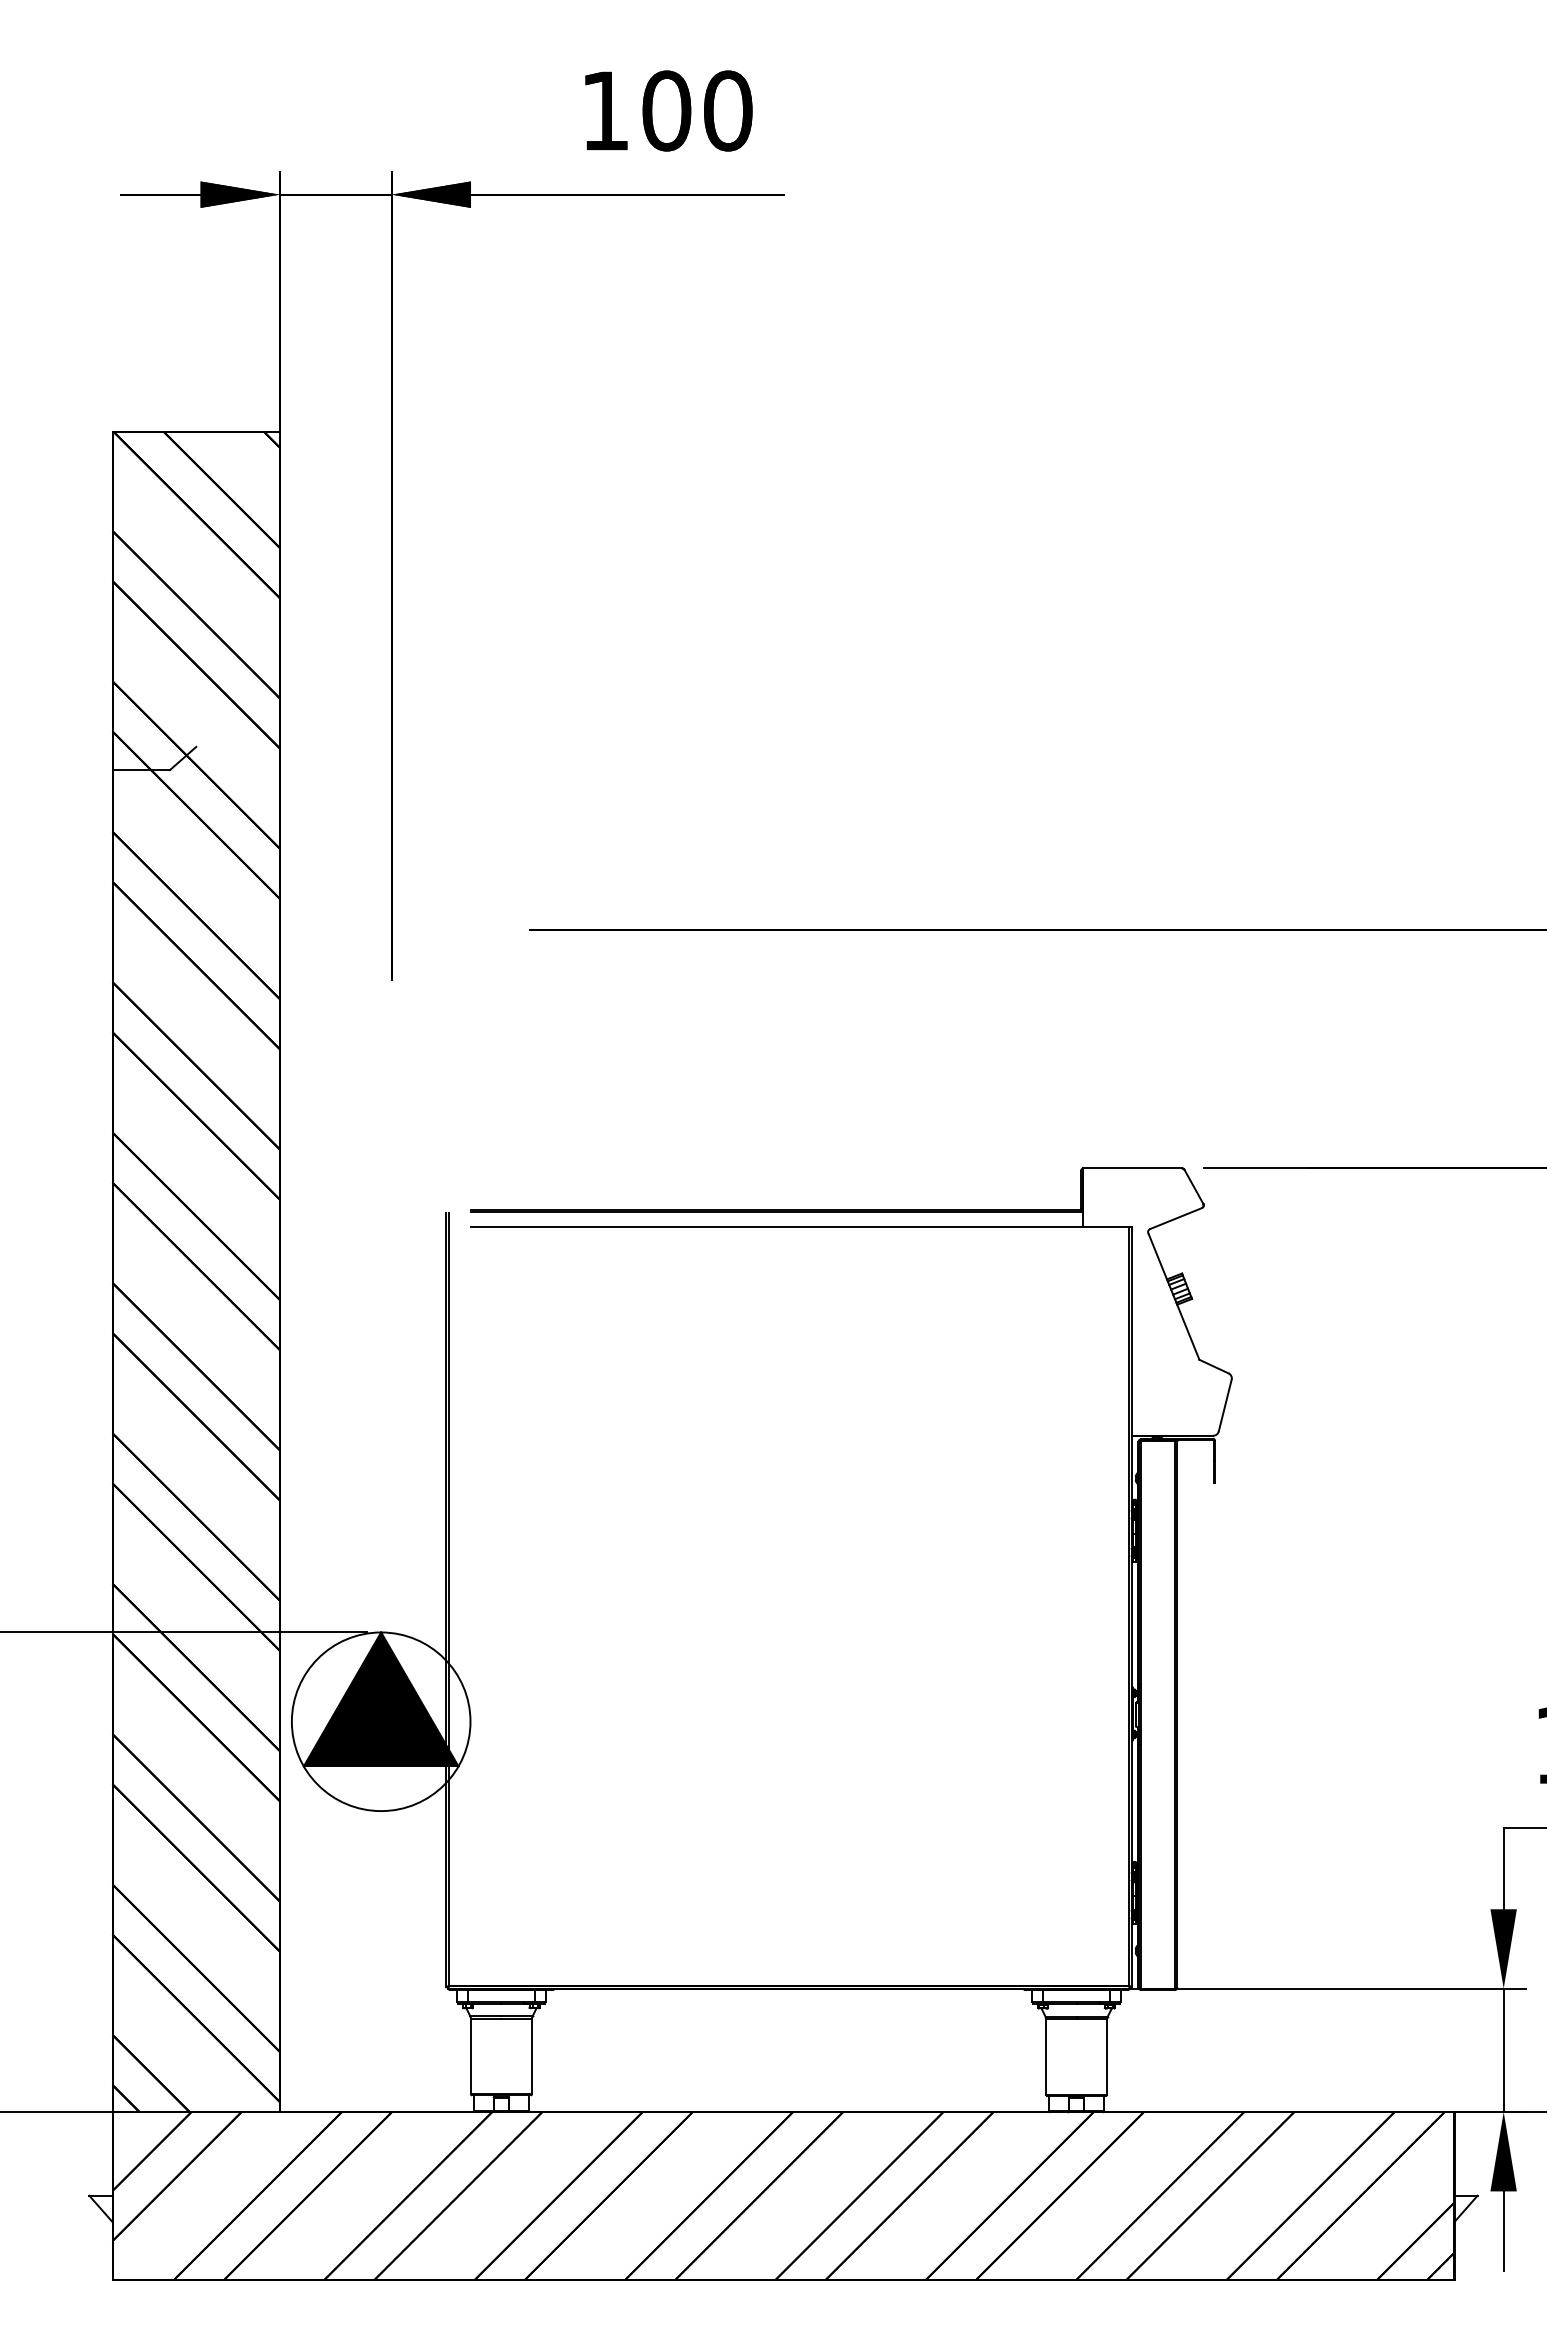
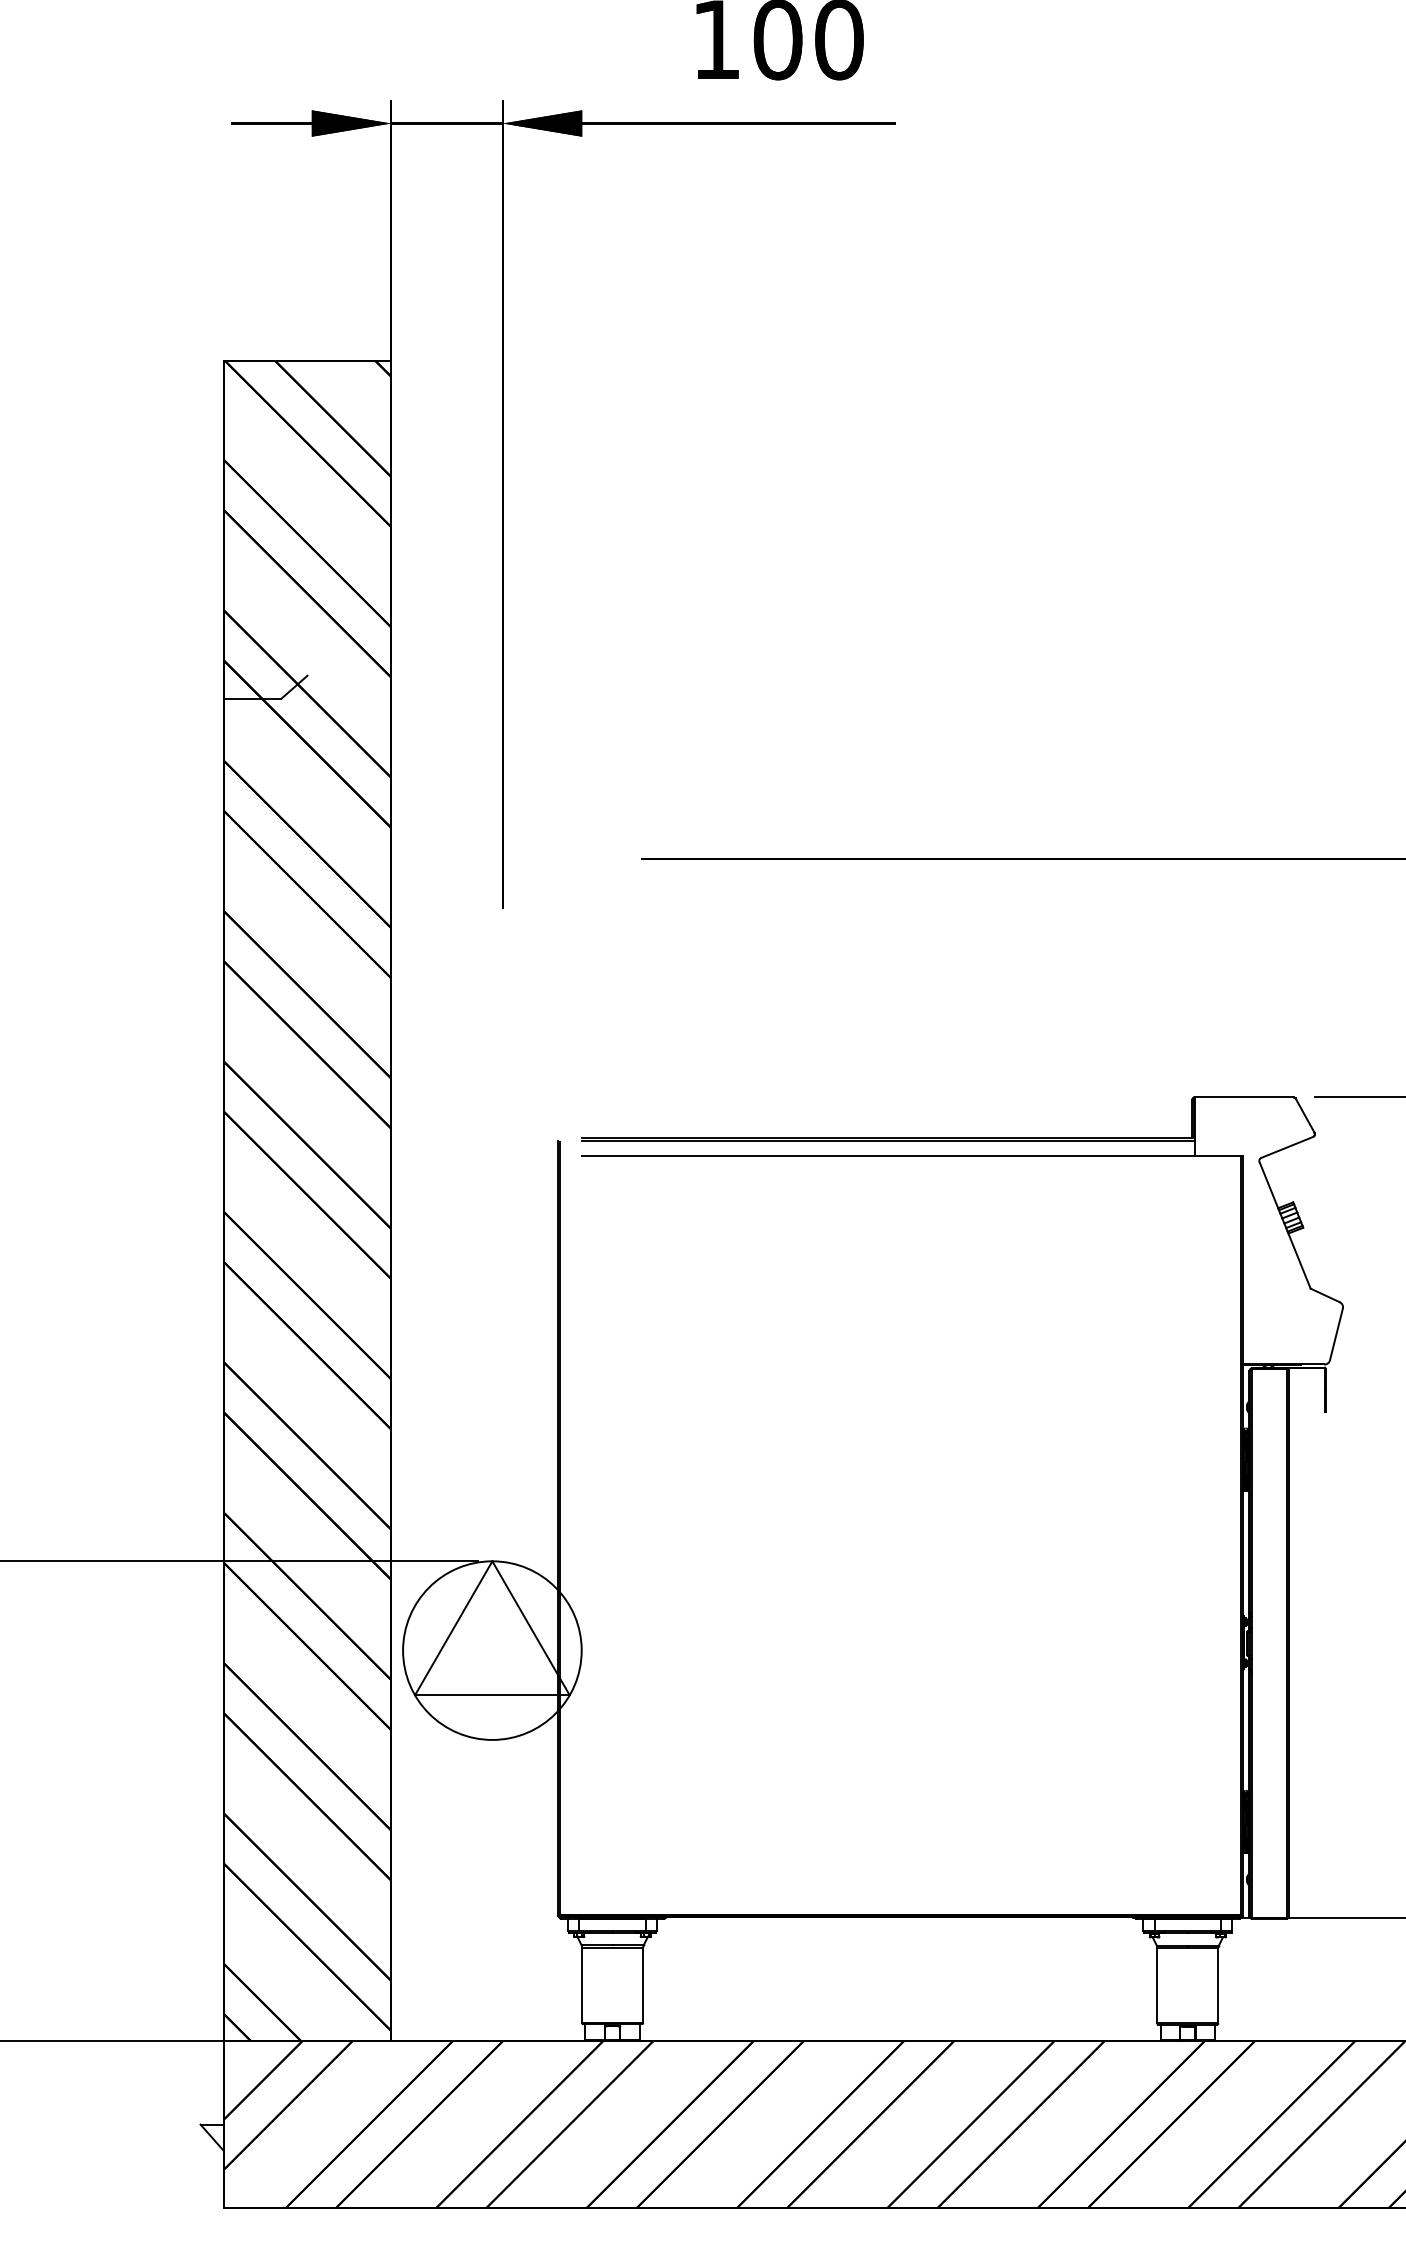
fill: (380, 1699) -> (491, 1628), removed

